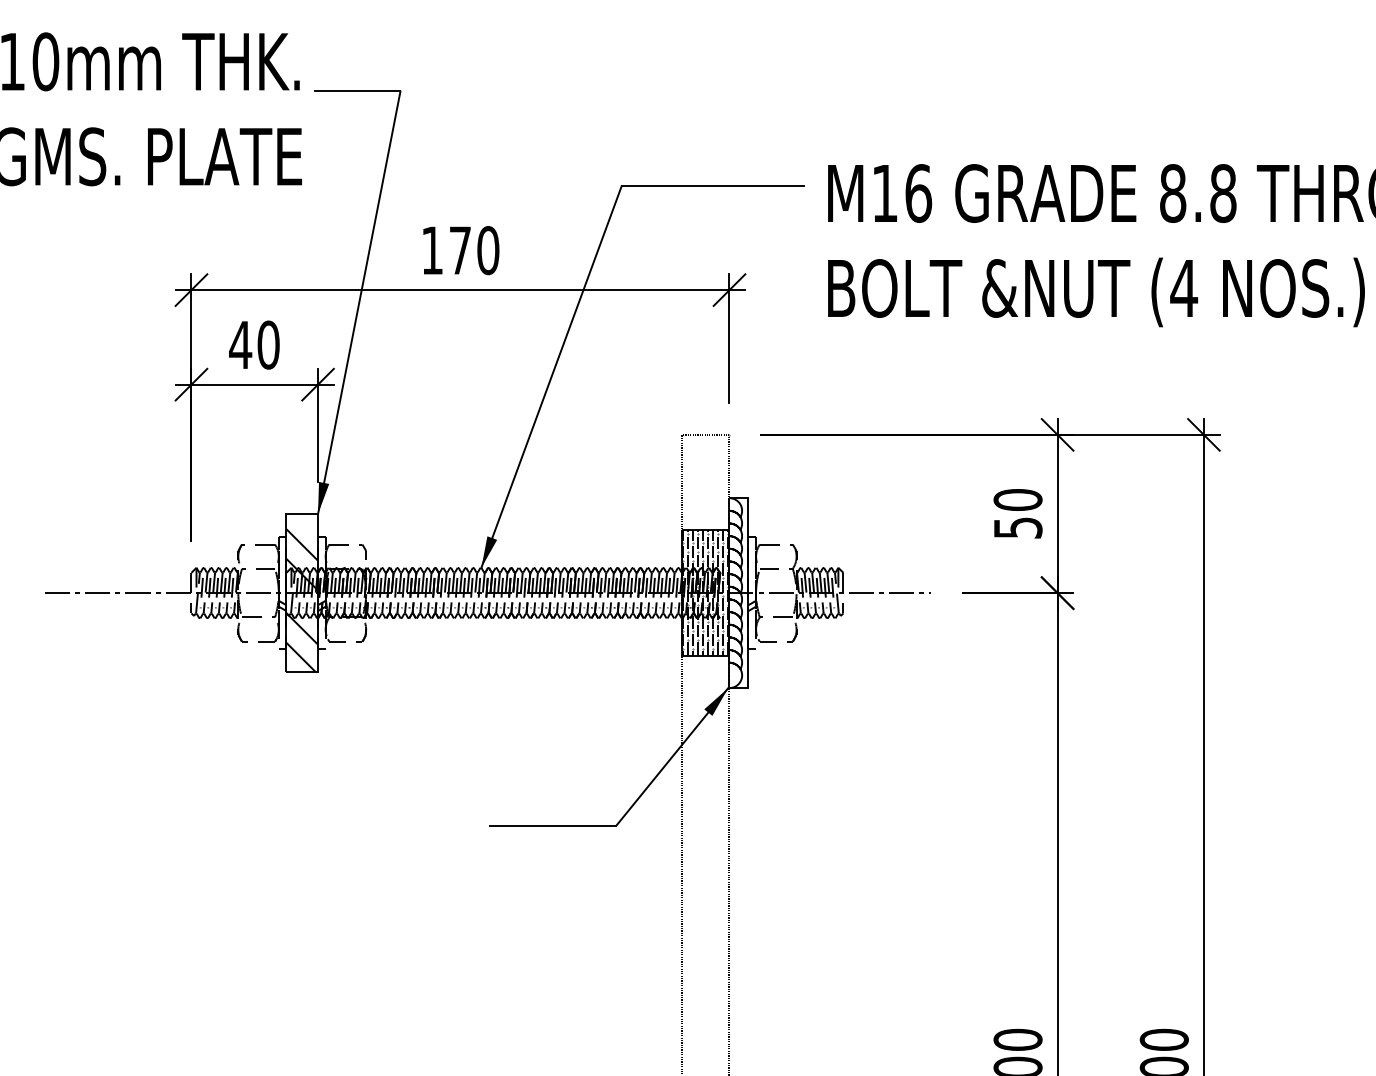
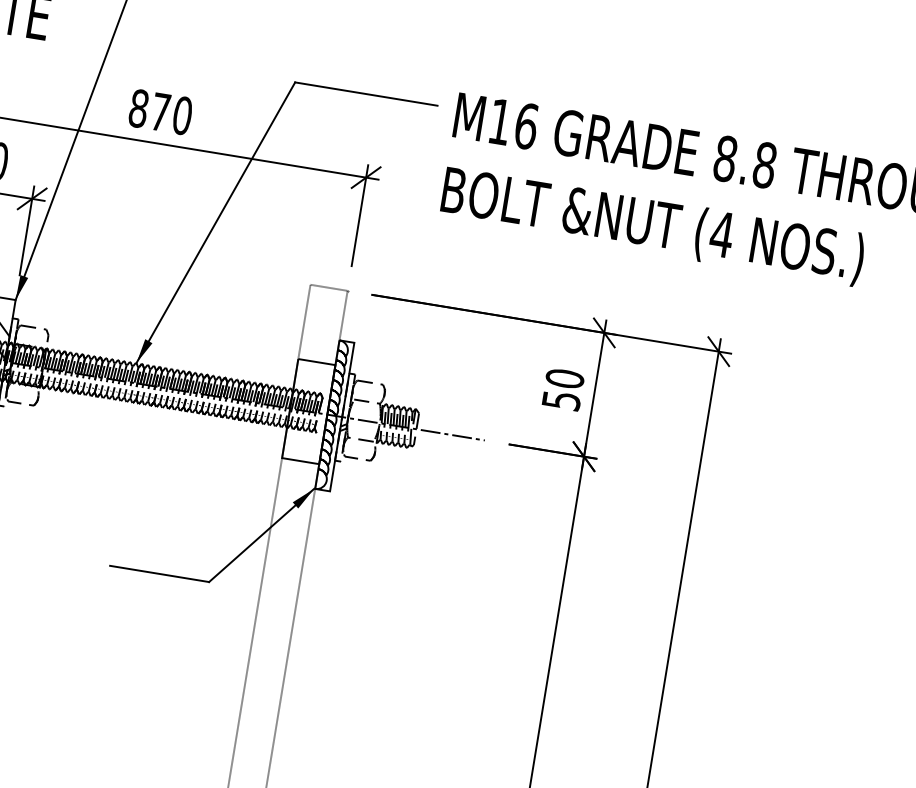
text: (432, 250) -> (138, 108), 170 -> 870
hatch: (704, 592) -> (307, 410), removed

